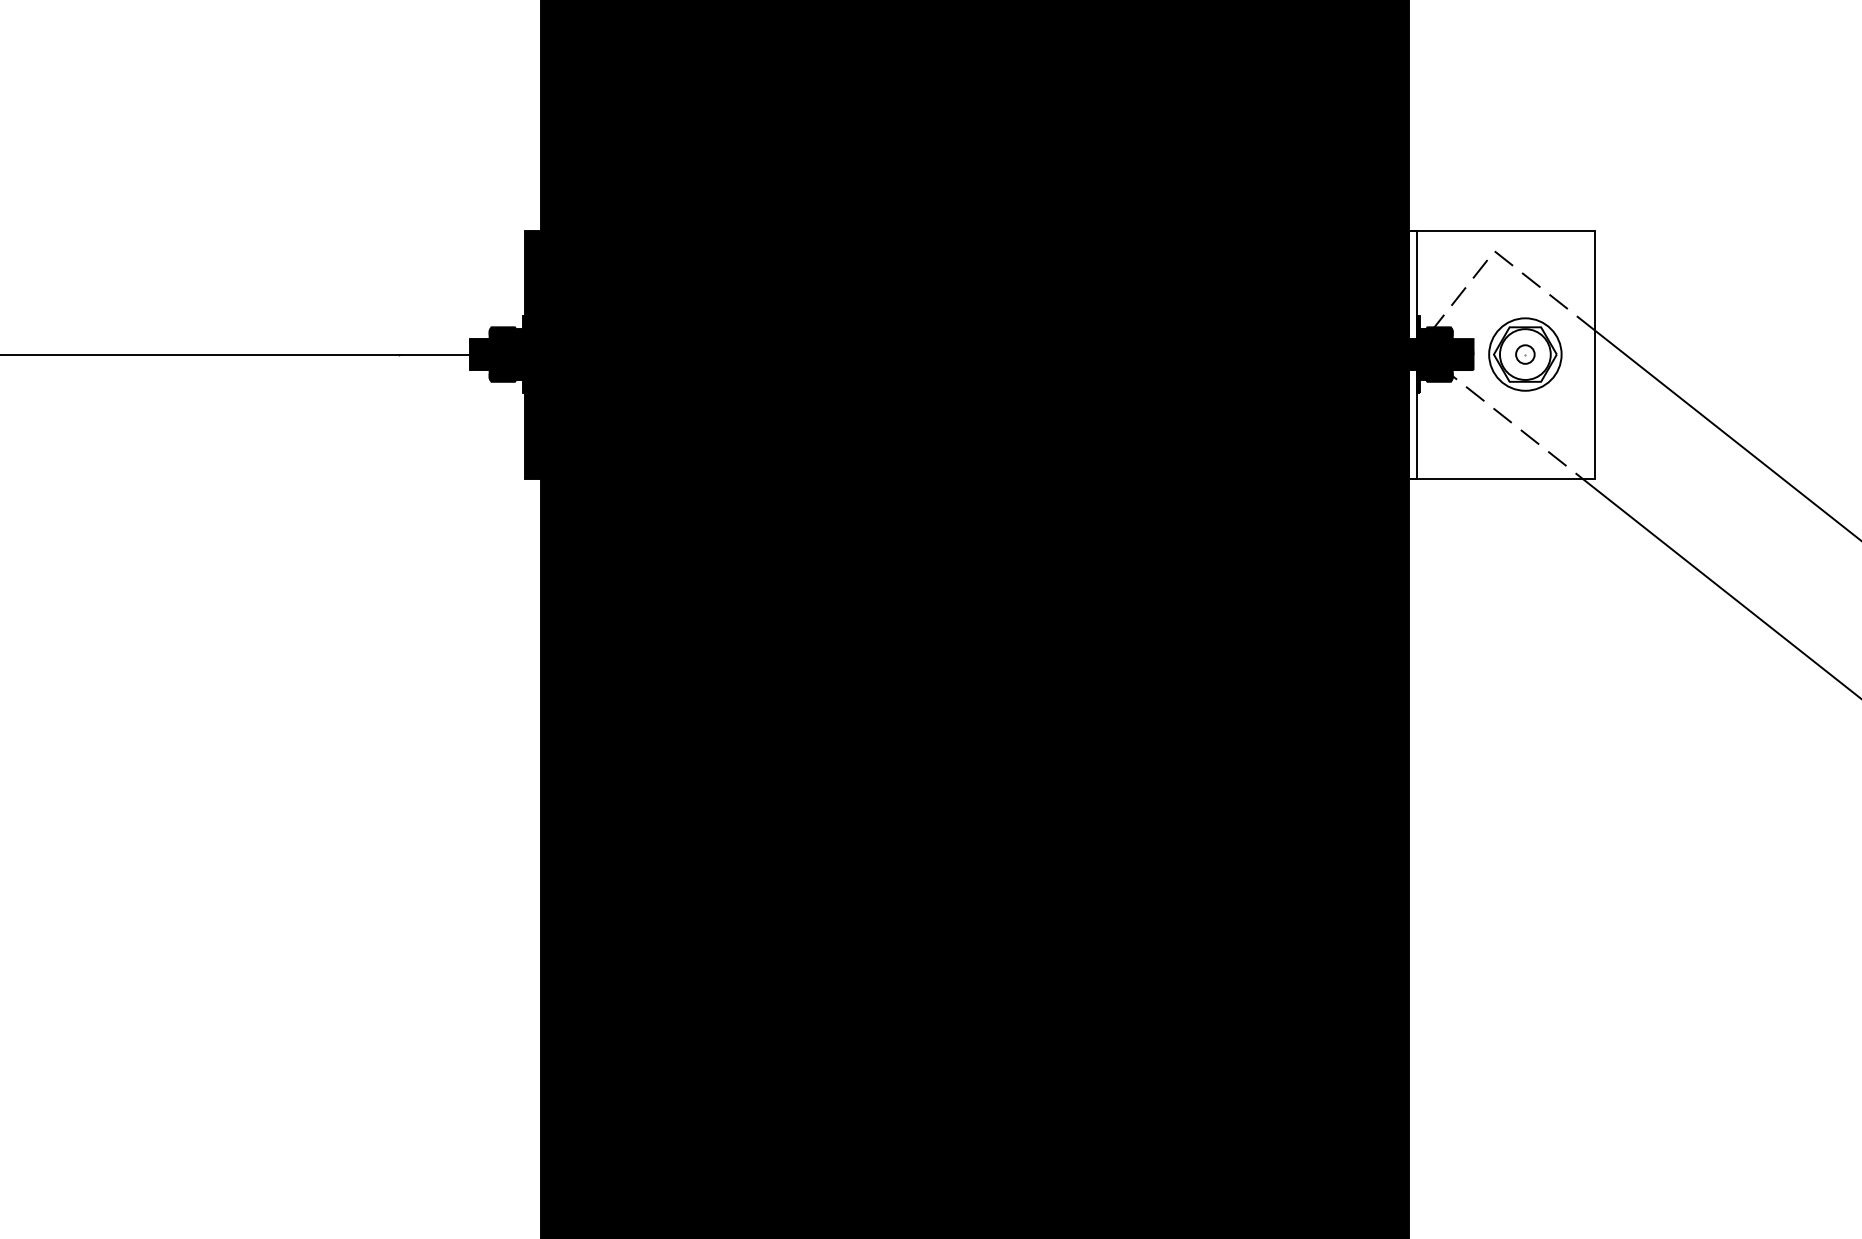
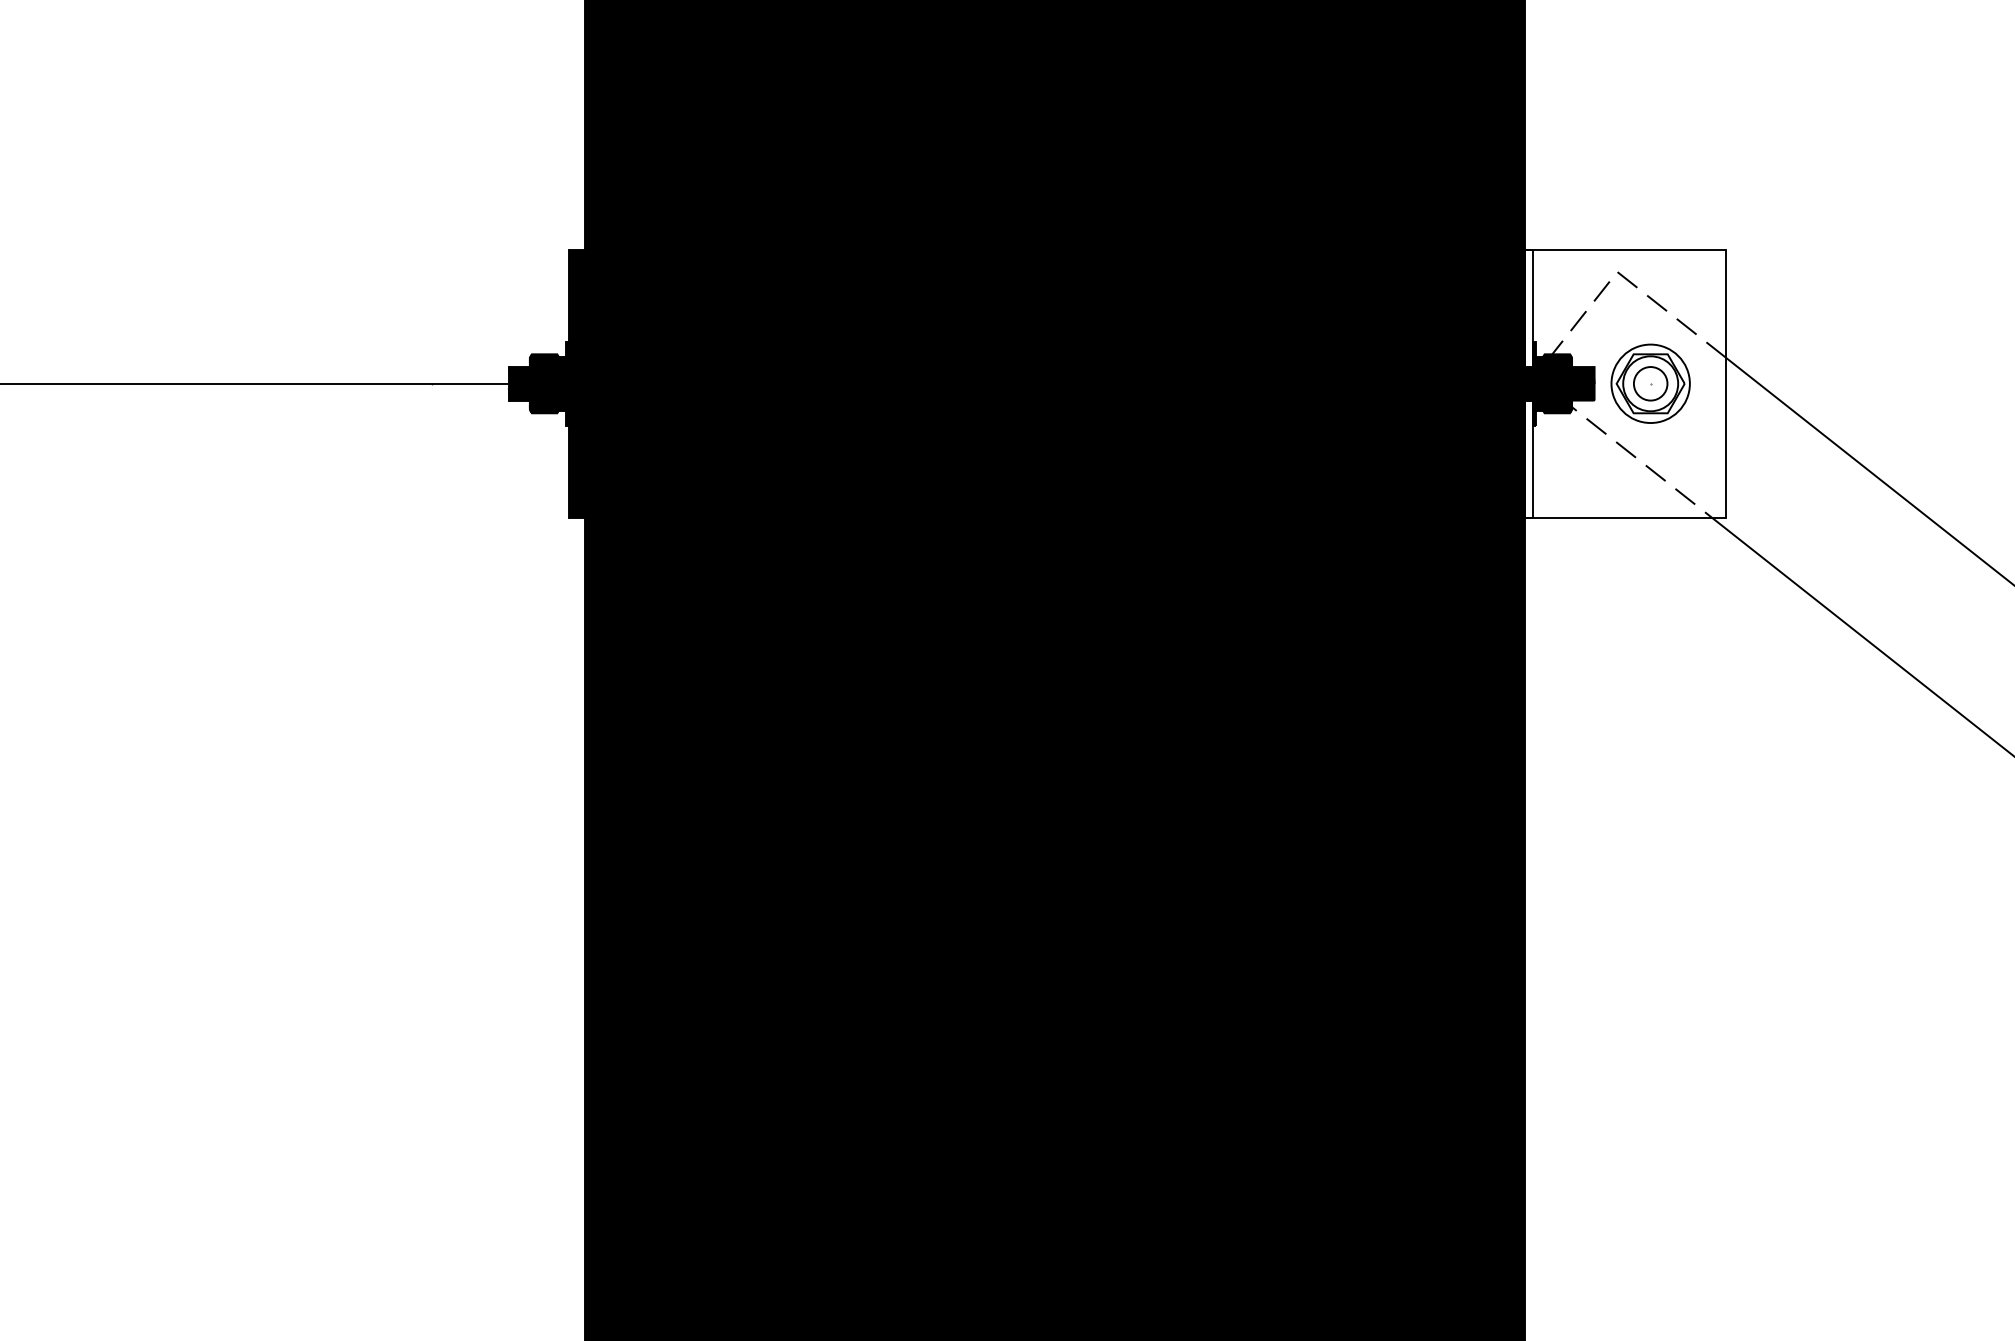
circle: (1525, 354) -> (1650, 383), size x1.67

